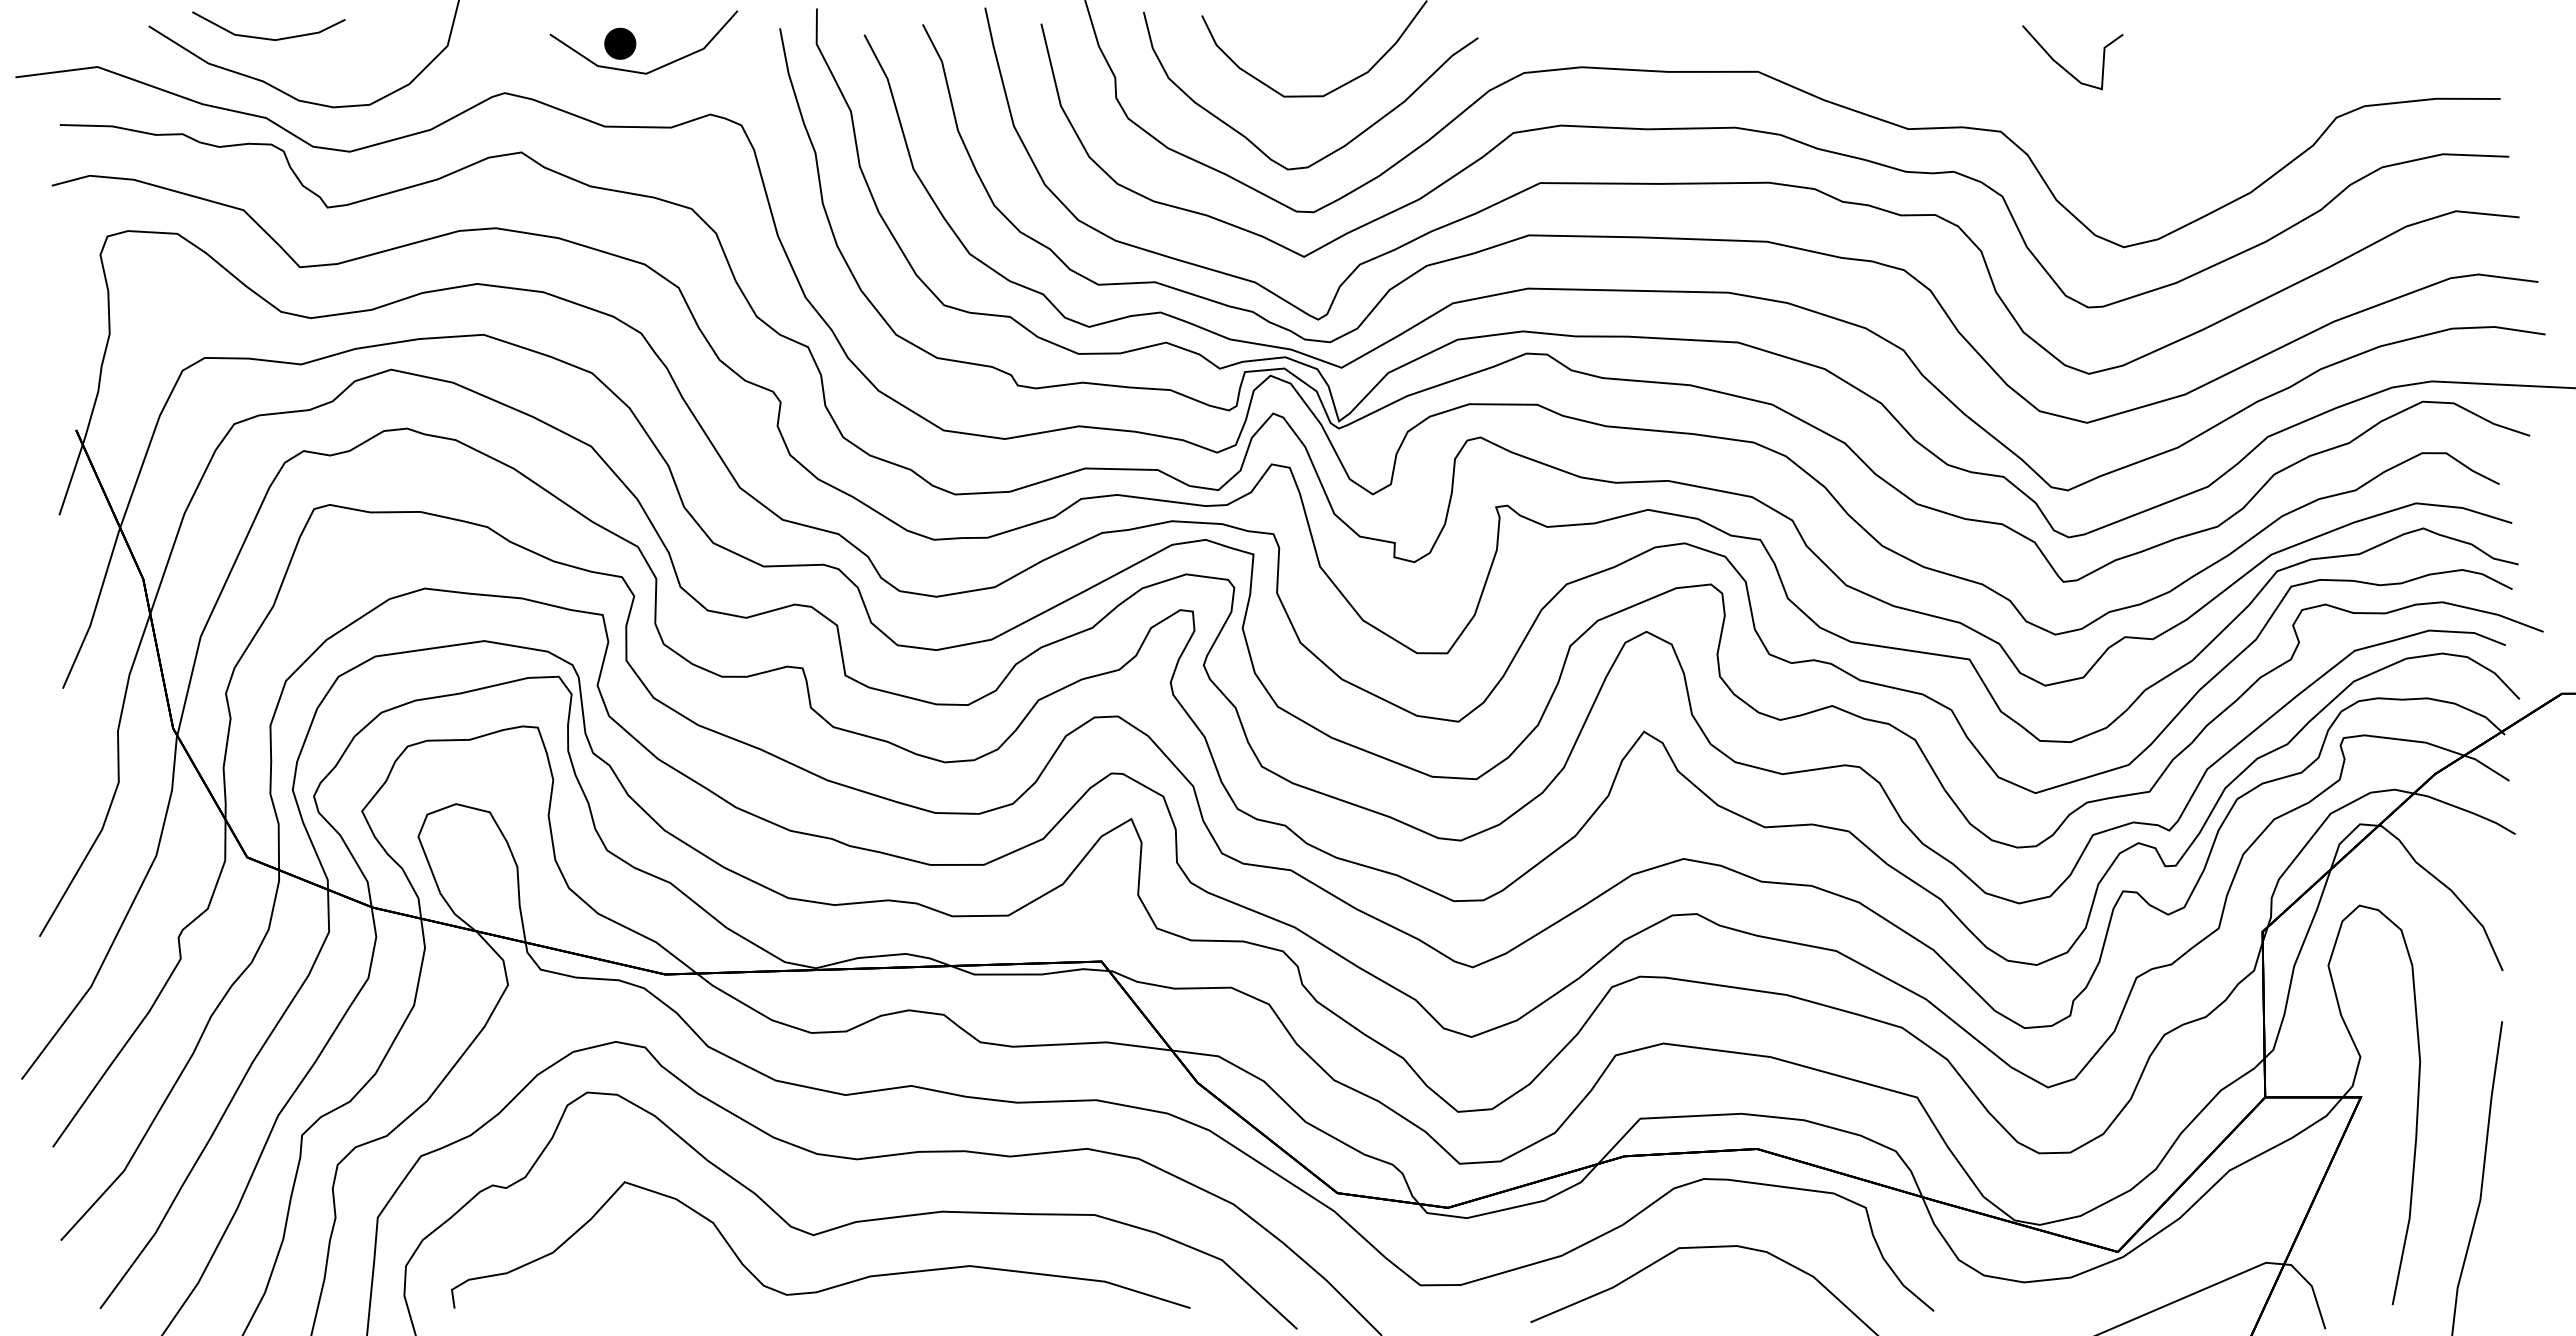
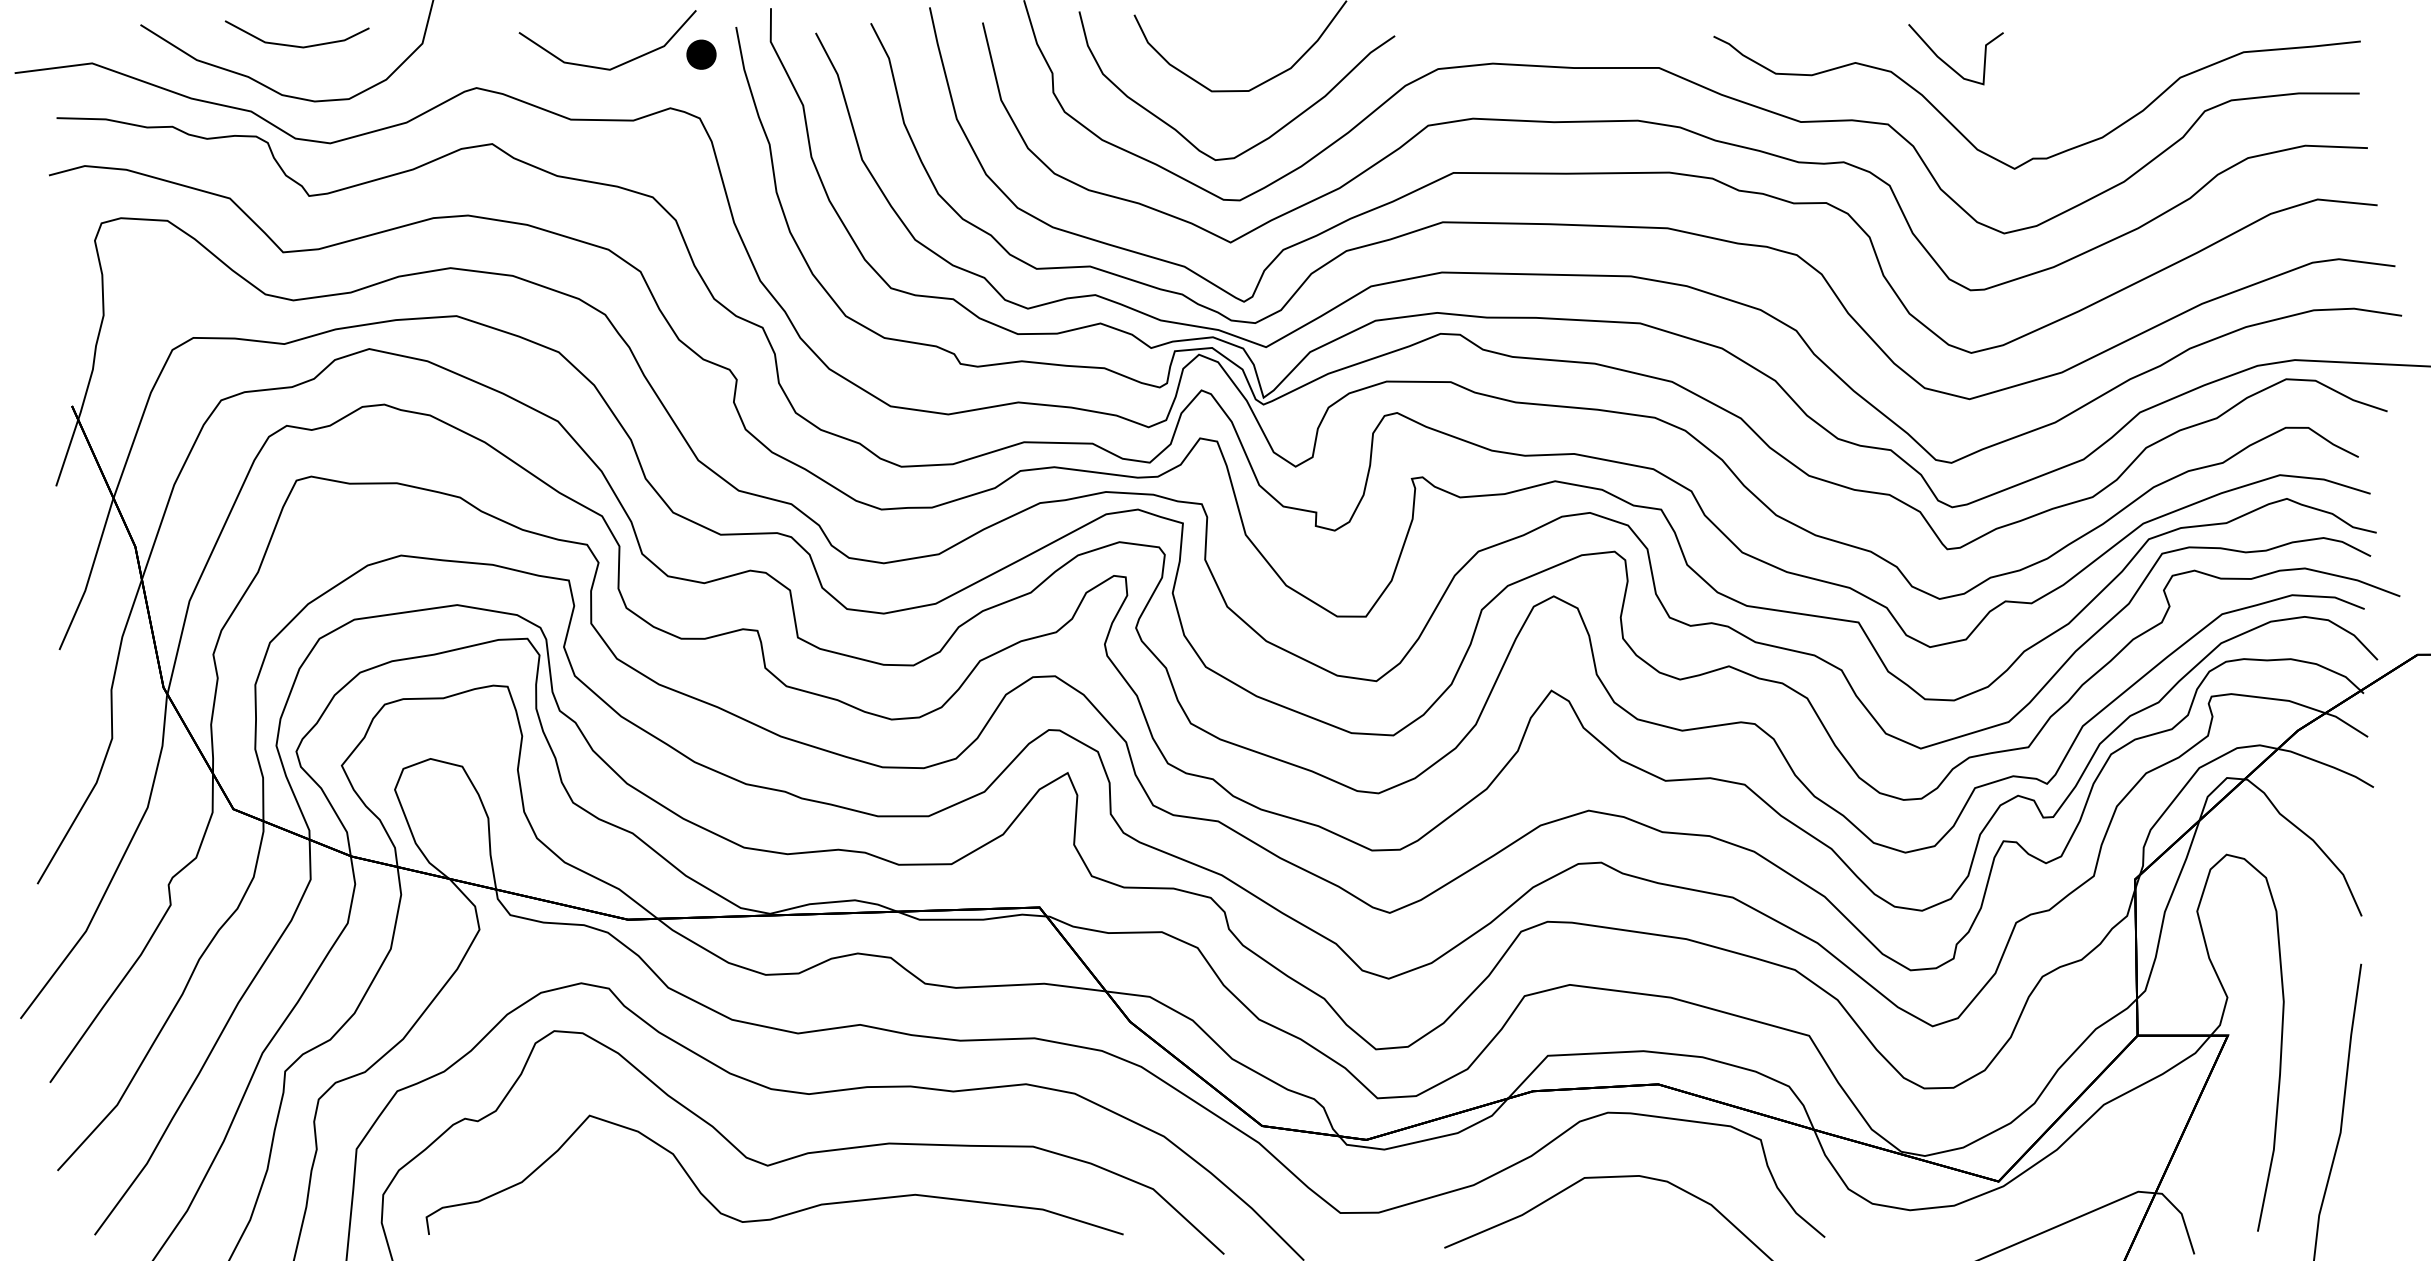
line: (264, 37) -> (293, 44), moved
part: (620, 43) -> (701, 54), moved
curve: (2181, 161) -> (2058, 152), added

